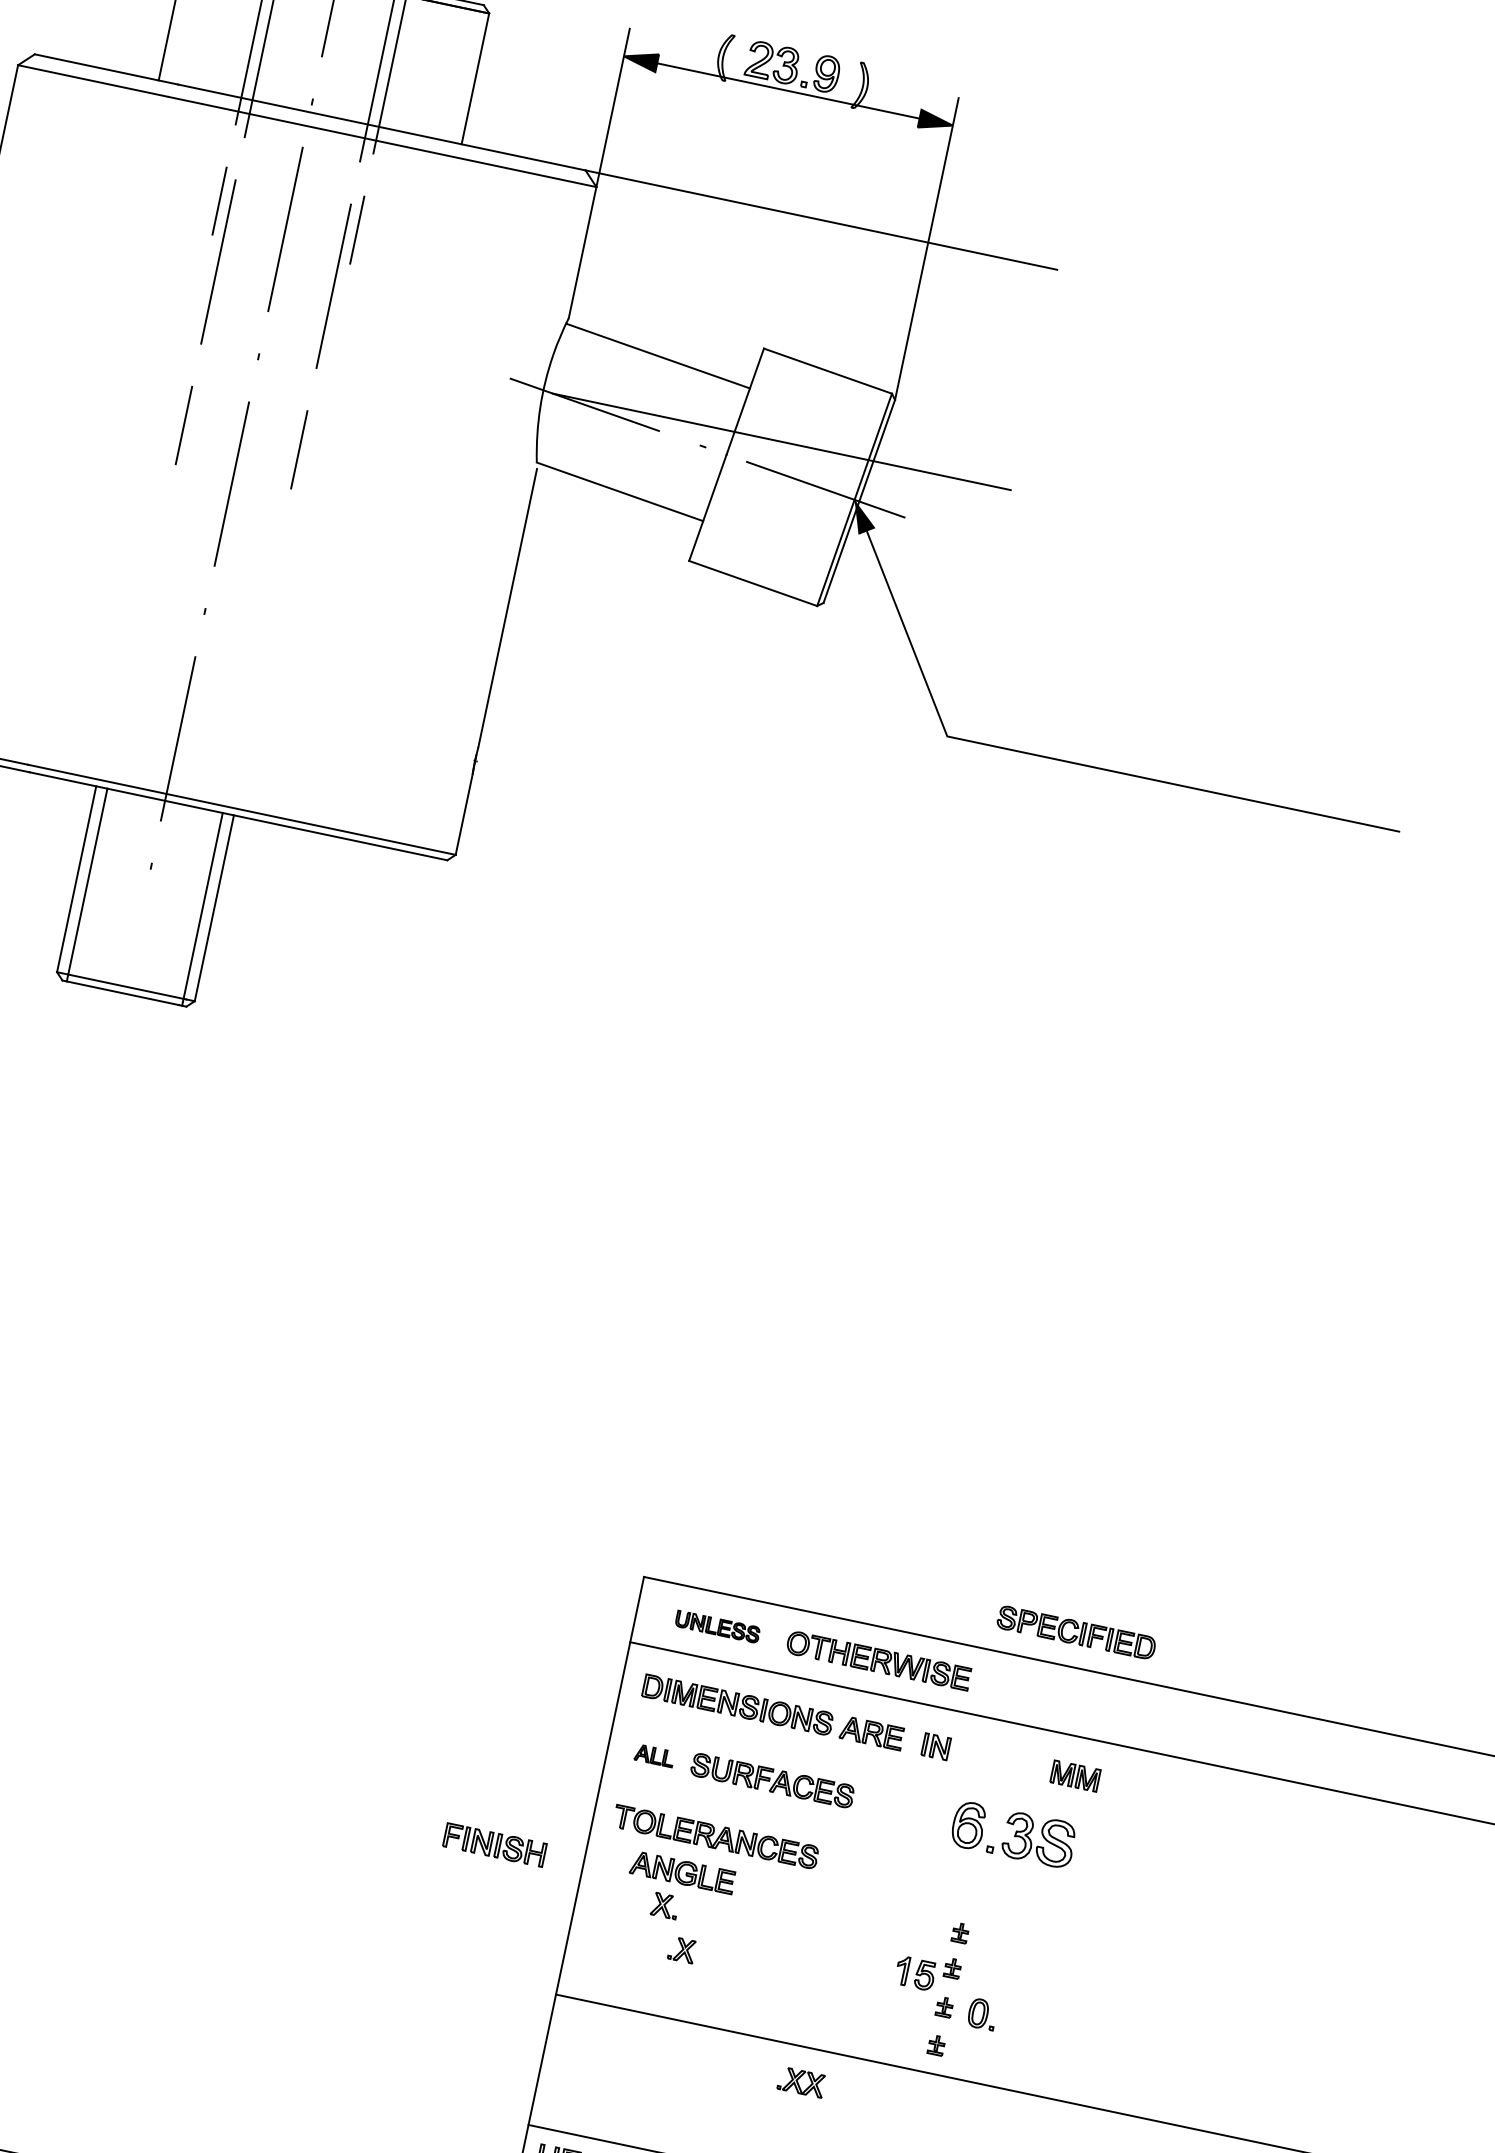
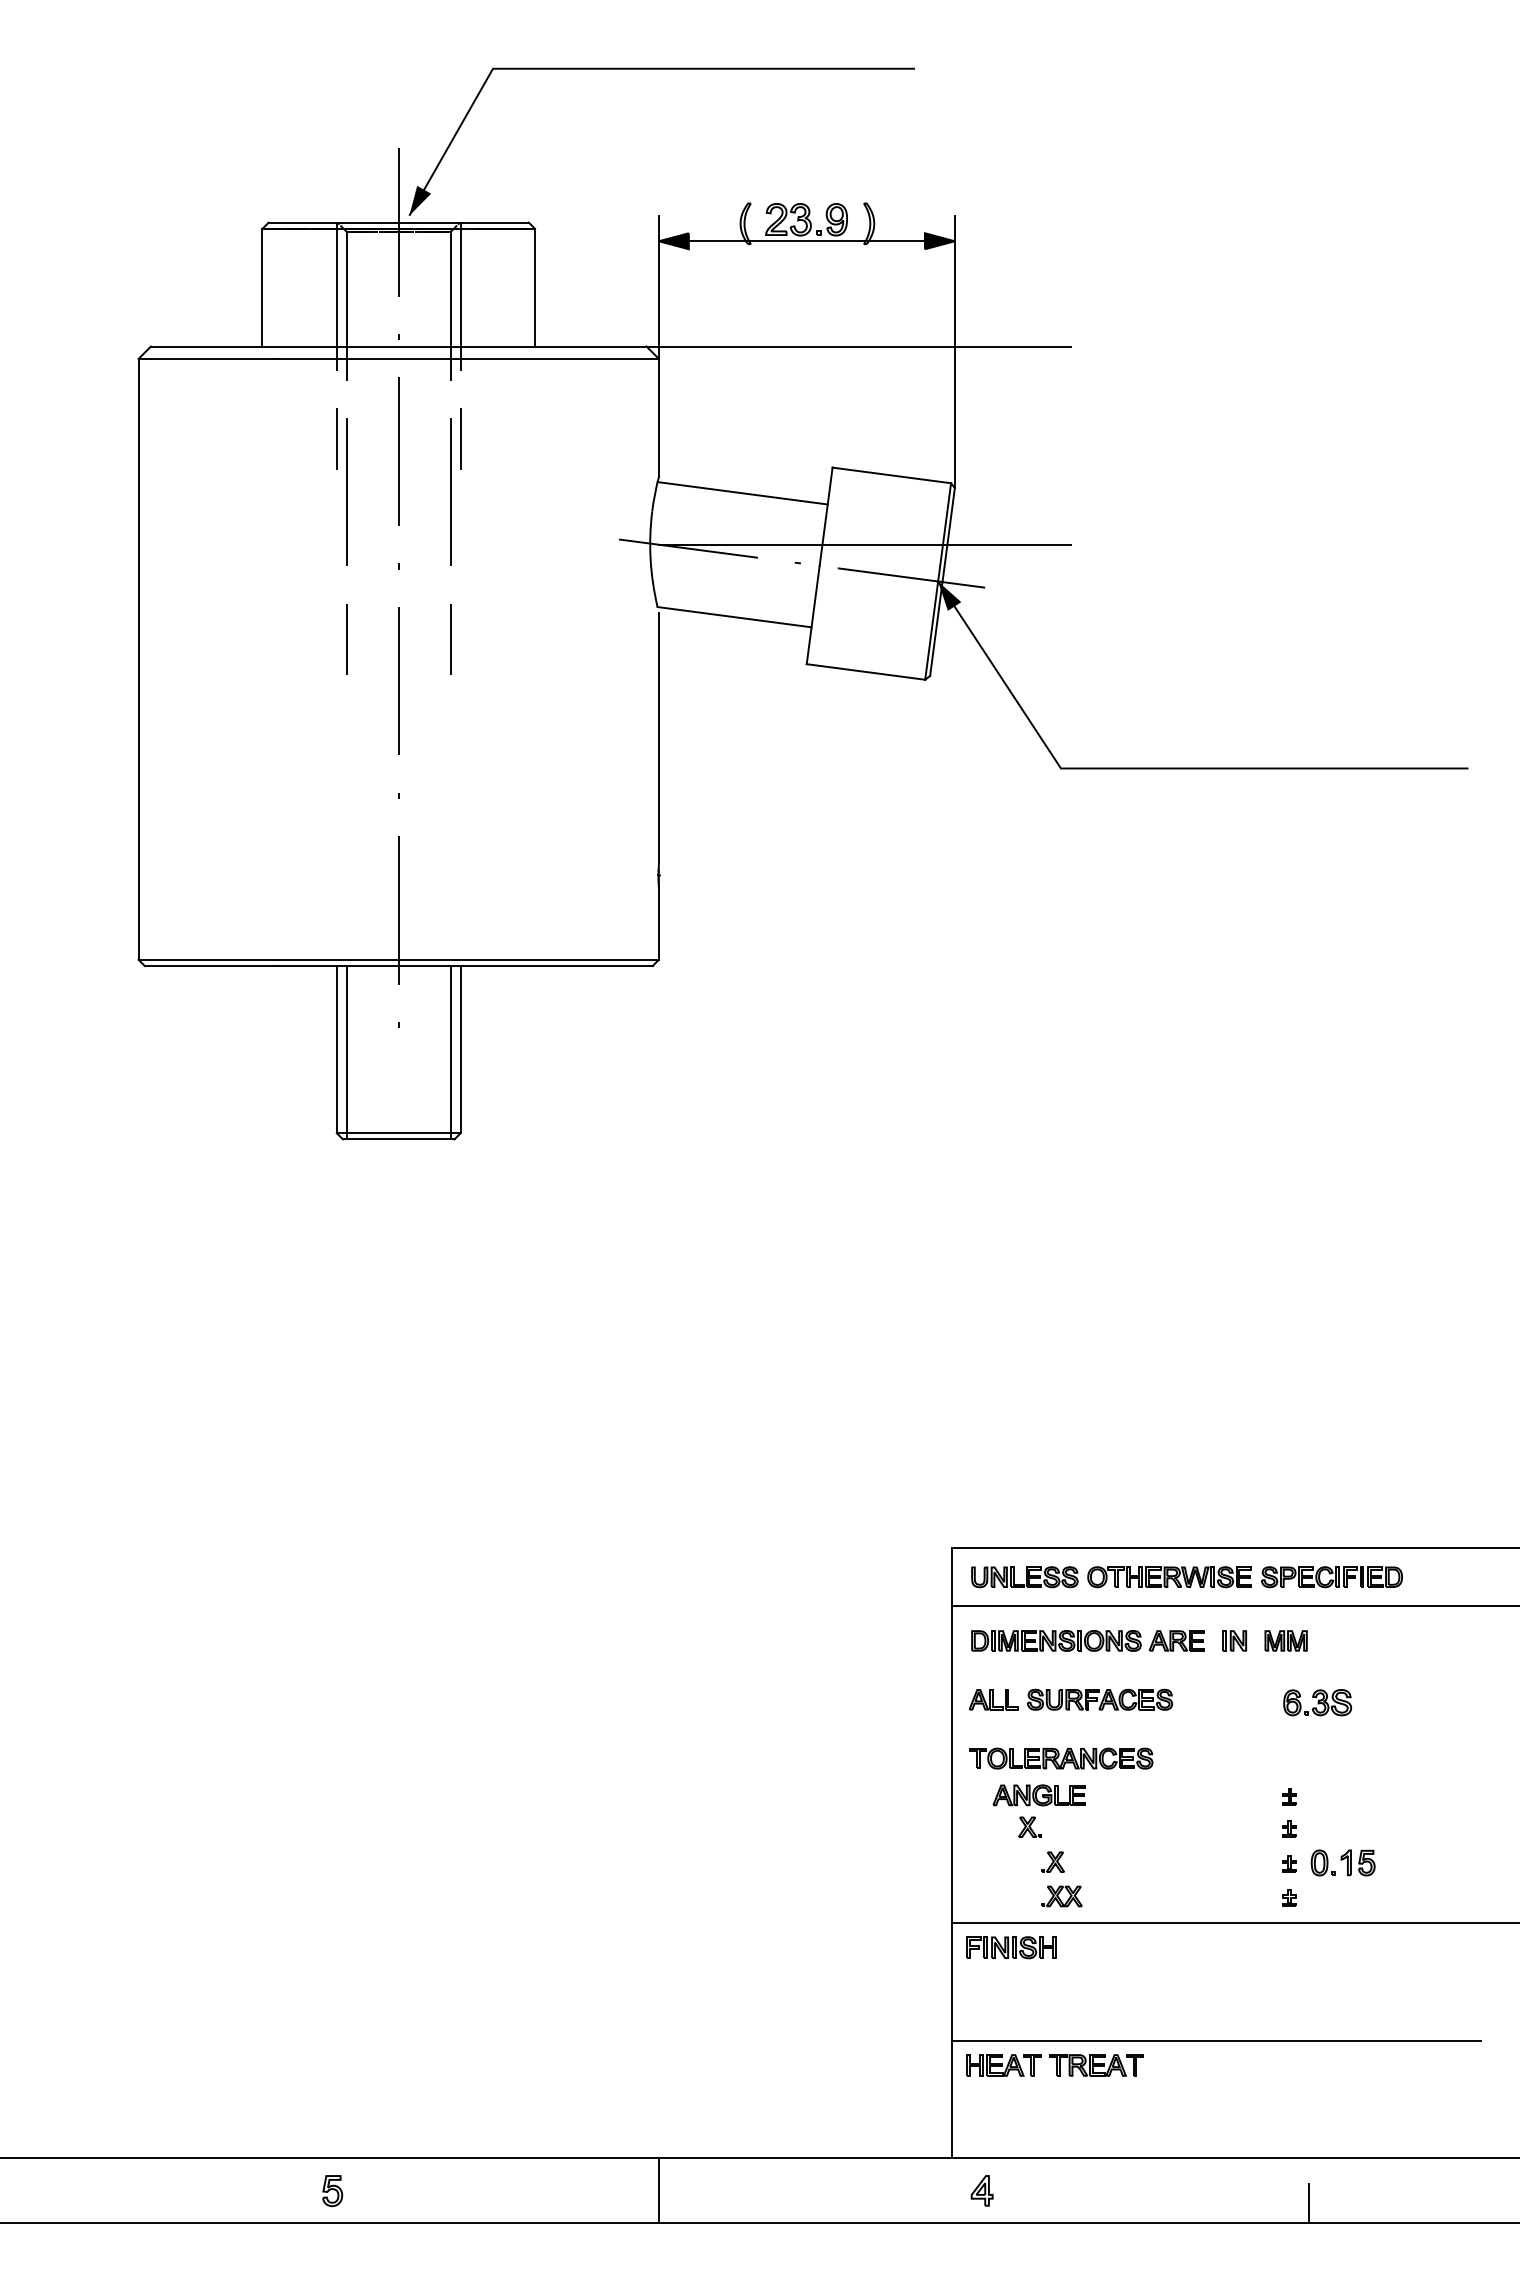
part: (717, 1627) -> (1024, 1577), size x1.43
part: (1075, 1632) -> (1331, 1577), moved
part: (654, 1755) -> (993, 1699), size x1.43
part: (1074, 1775) -> (1285, 1640), moved
part: (1013, 1834) -> (1317, 1702), size x0.62
part: (494, 1844) -> (1011, 1947), moved
part: (914, 1972) -> (1357, 1862), moved
part: (801, 2082) -> (1061, 1896), moved

